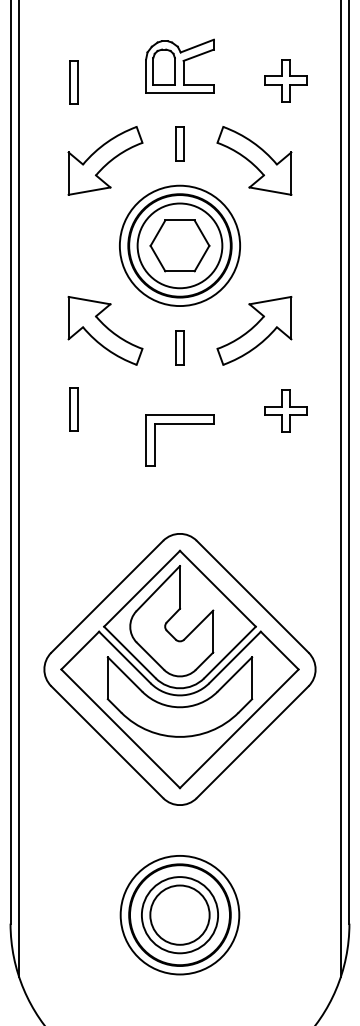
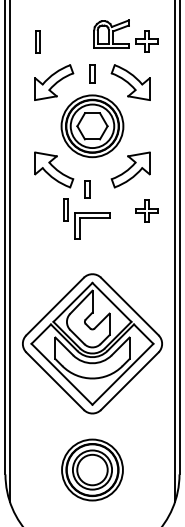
part: (180, 65) -> (111, 33), moved
part: (180, 347) -> (87, 189), moved
part: (72, 407) -> (65, 209), moved

